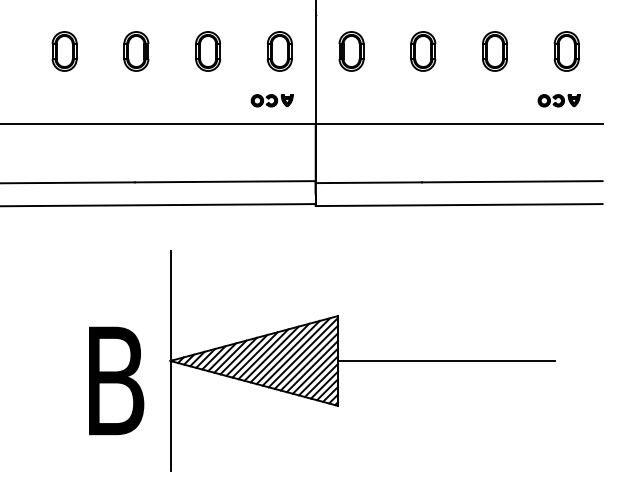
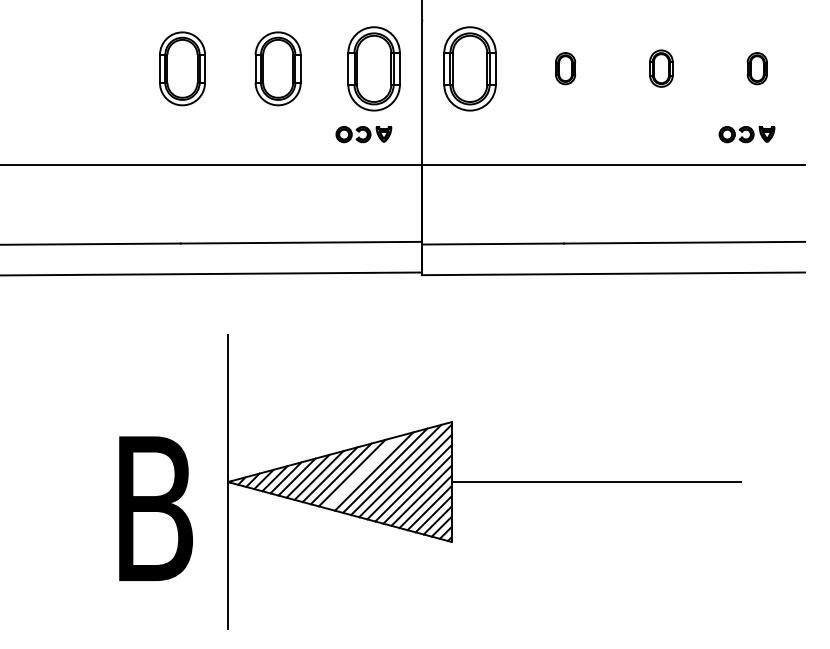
part: (64, 51) -> (86, 68), removed
part: (136, 51) -> (182, 68), size x1.4
part: (208, 51) -> (278, 68), size x1.4
part: (279, 51) -> (373, 68), size x1.6
part: (351, 51) -> (469, 68), size x1.6
part: (423, 51) -> (565, 68), size x0.6
part: (495, 51) -> (661, 68), size x0.7
part: (566, 51) -> (757, 68), size x0.6
line: (271, 353) -> (362, 472), removed

